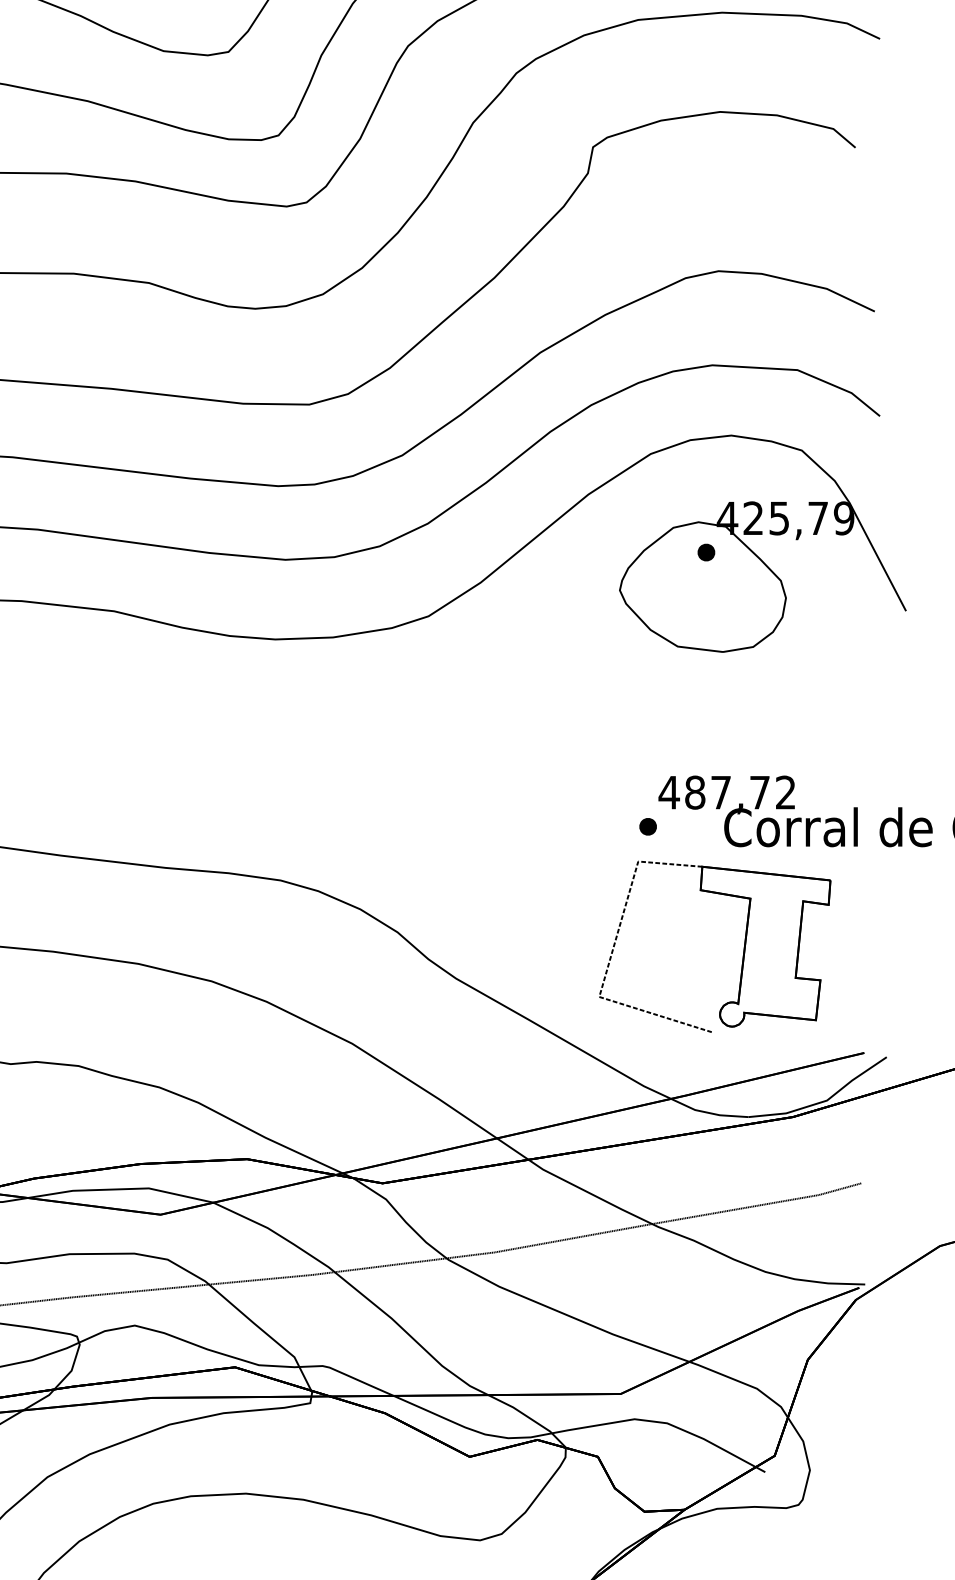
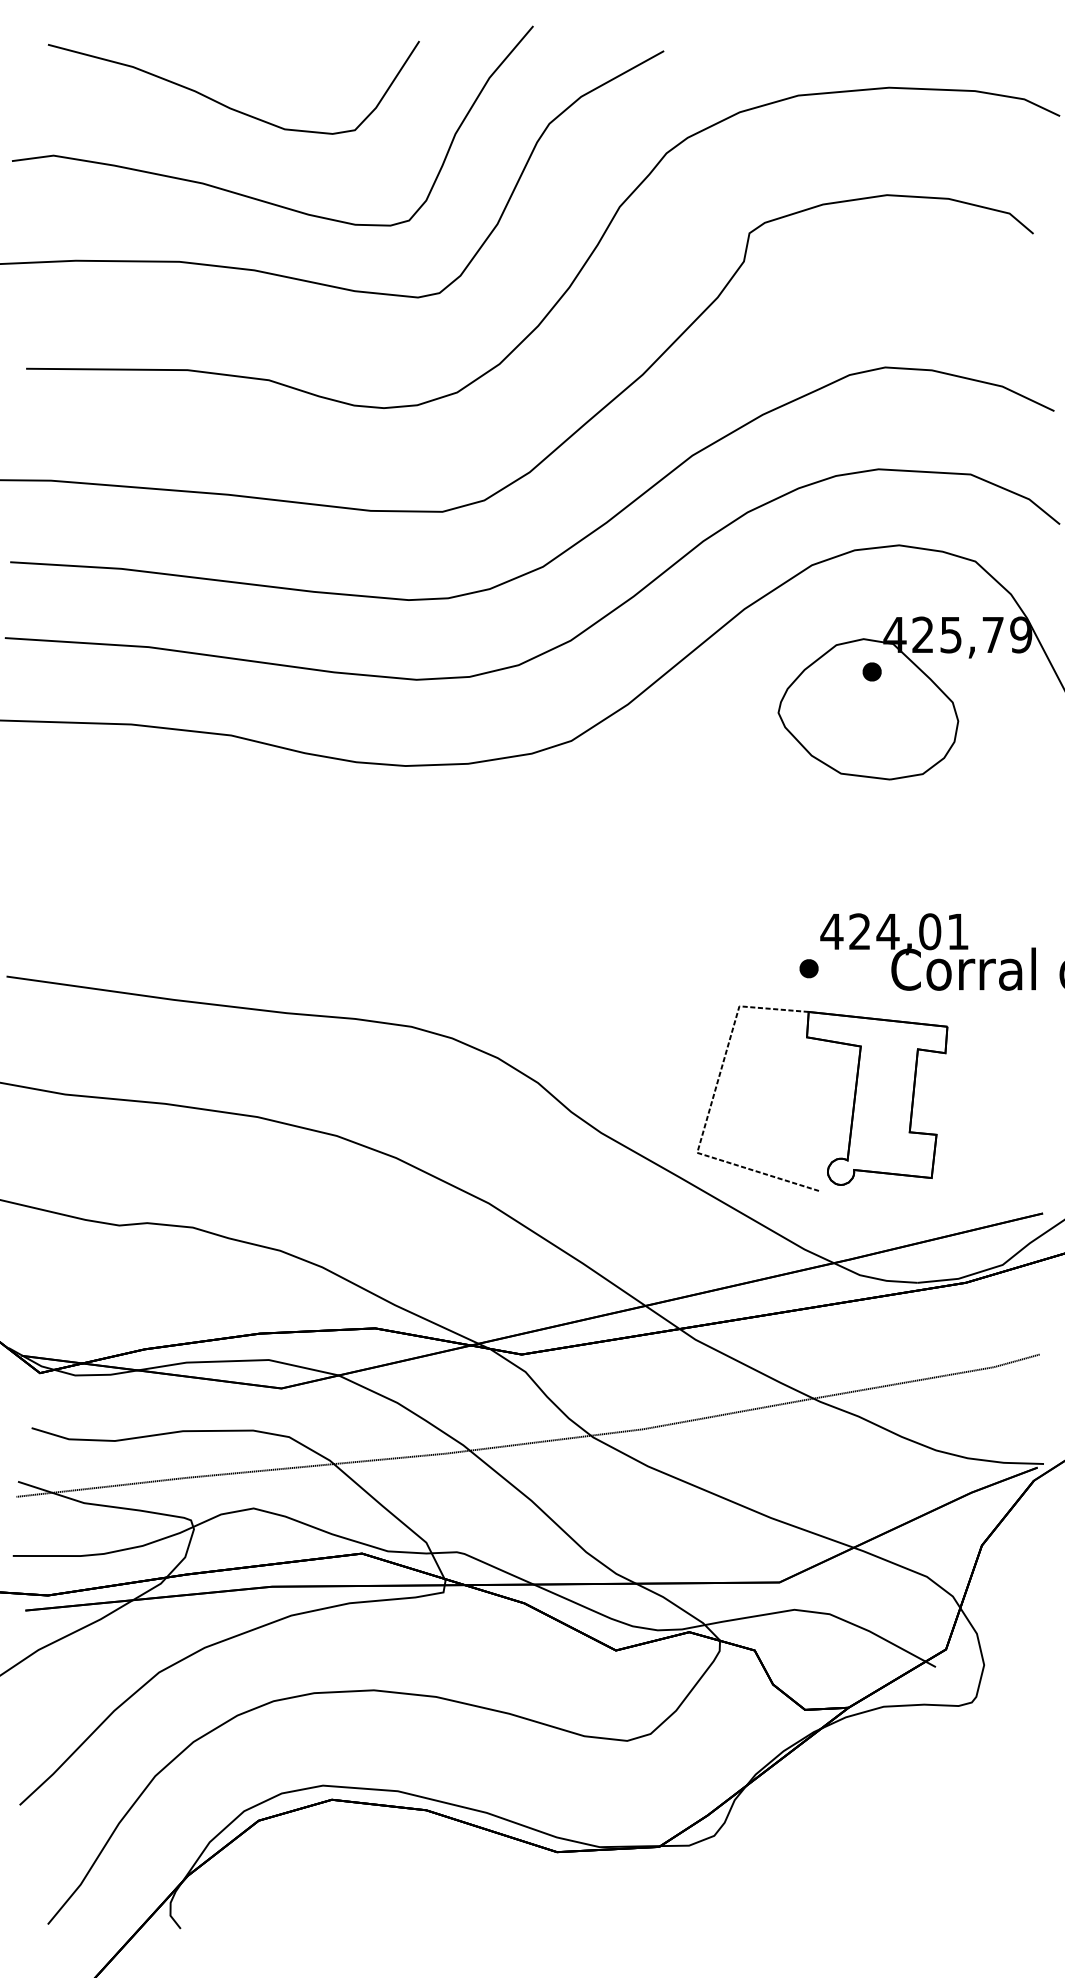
text: (740, 792) -> (908, 931), 487,72 -> 424,01
part: (743, 946) -> (853, 1098), moved

